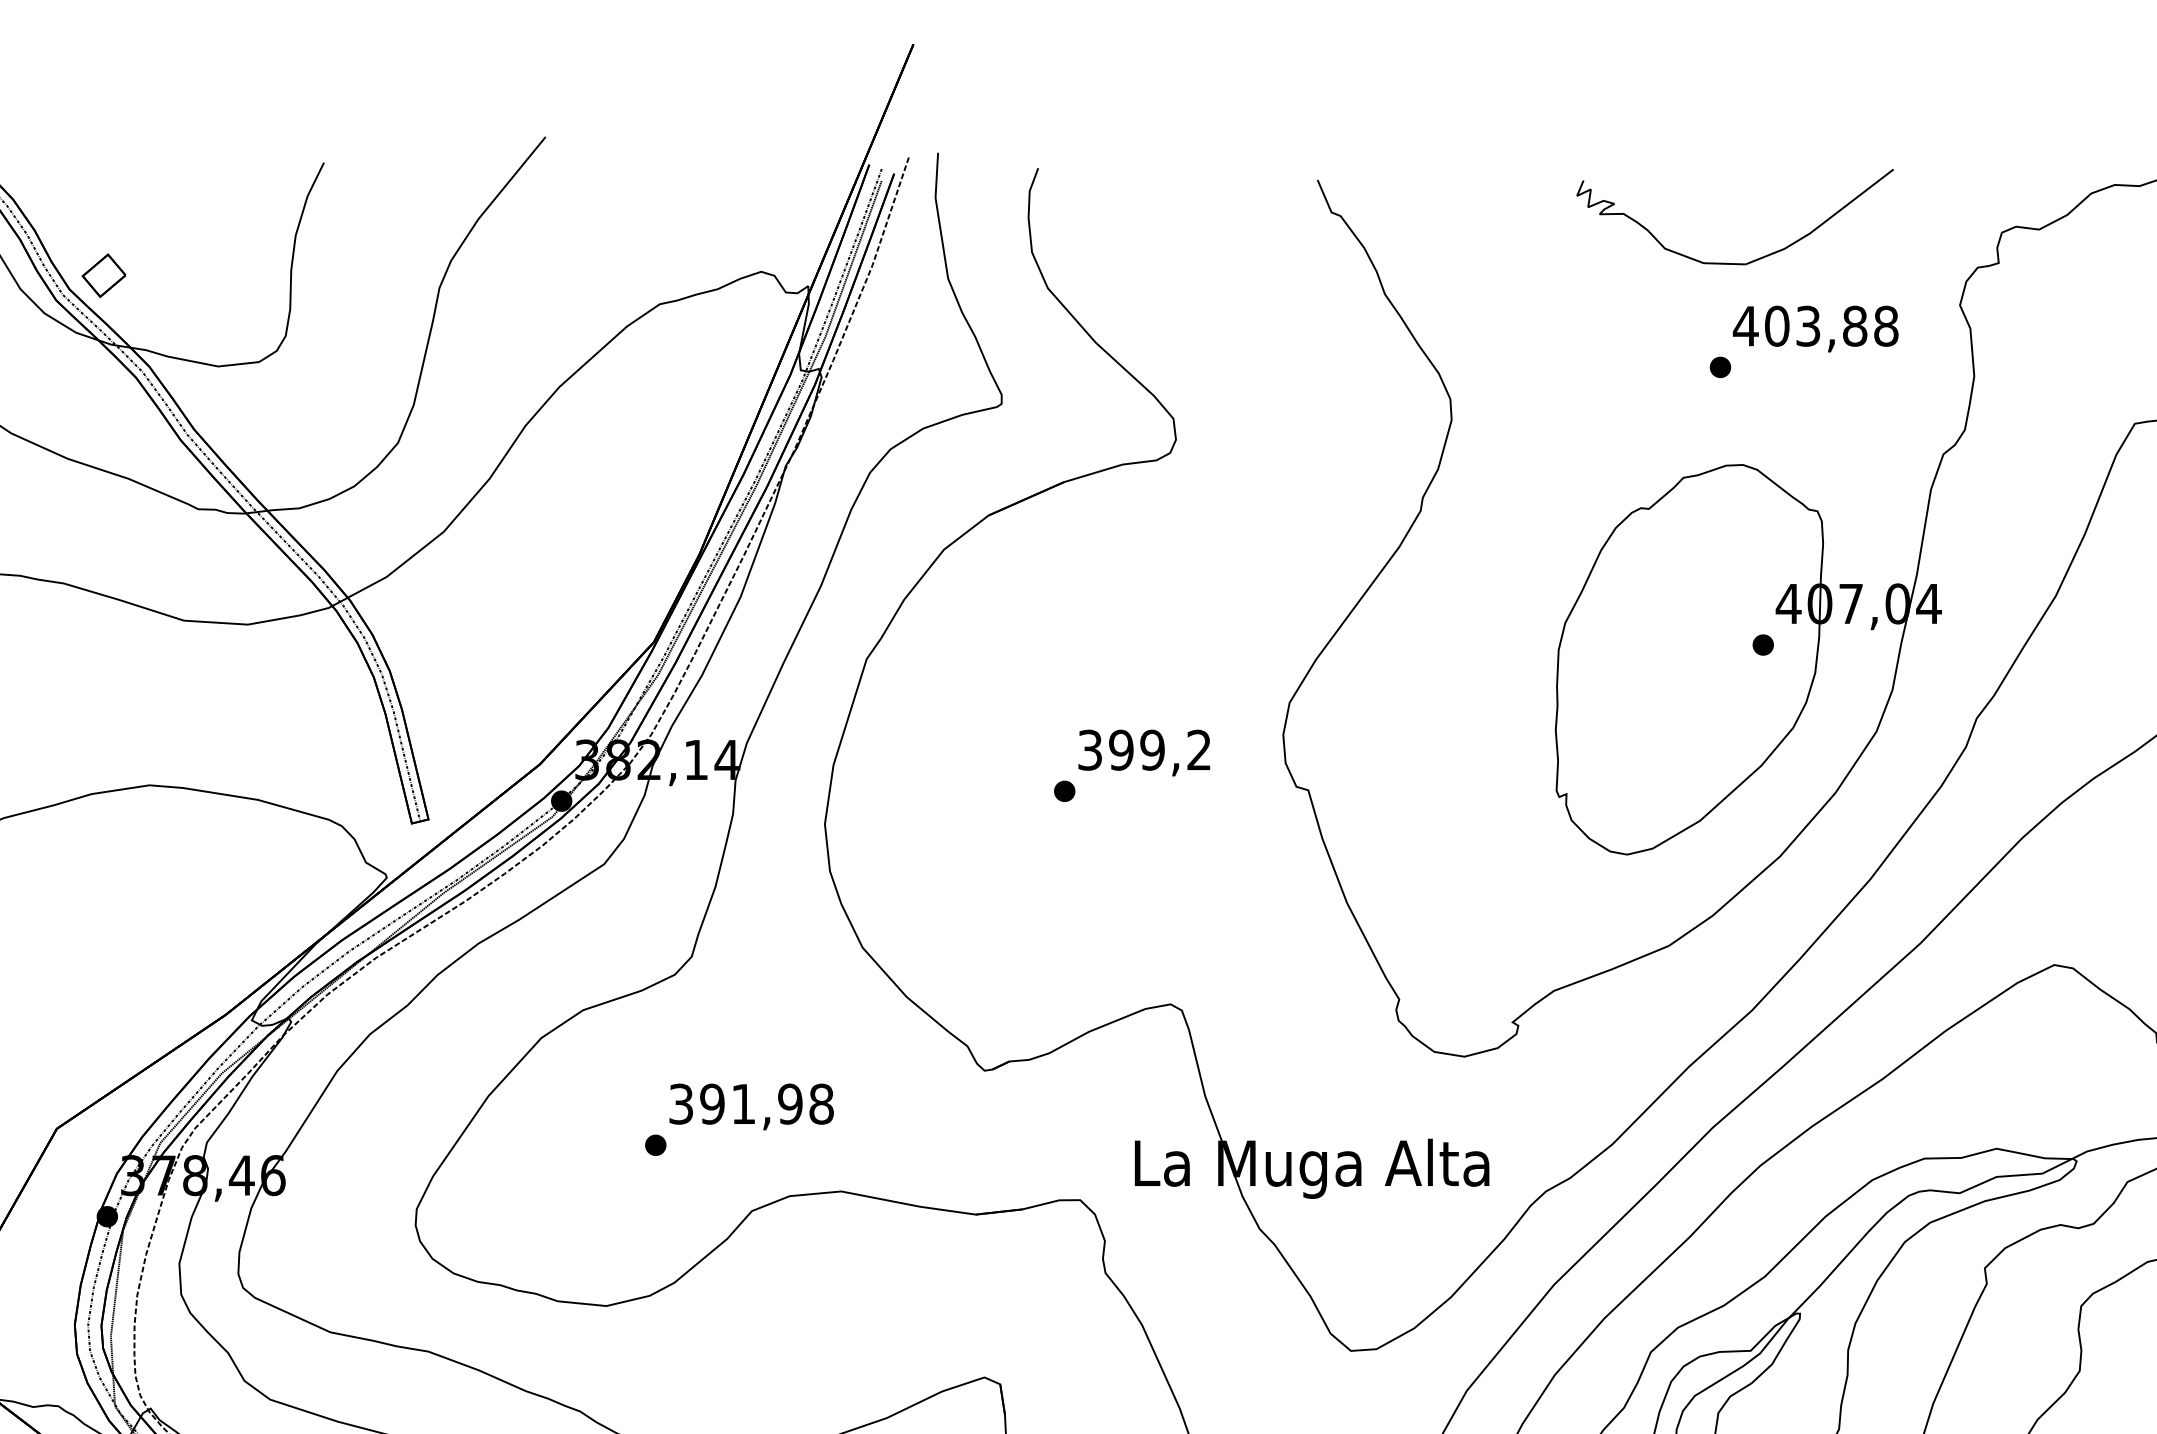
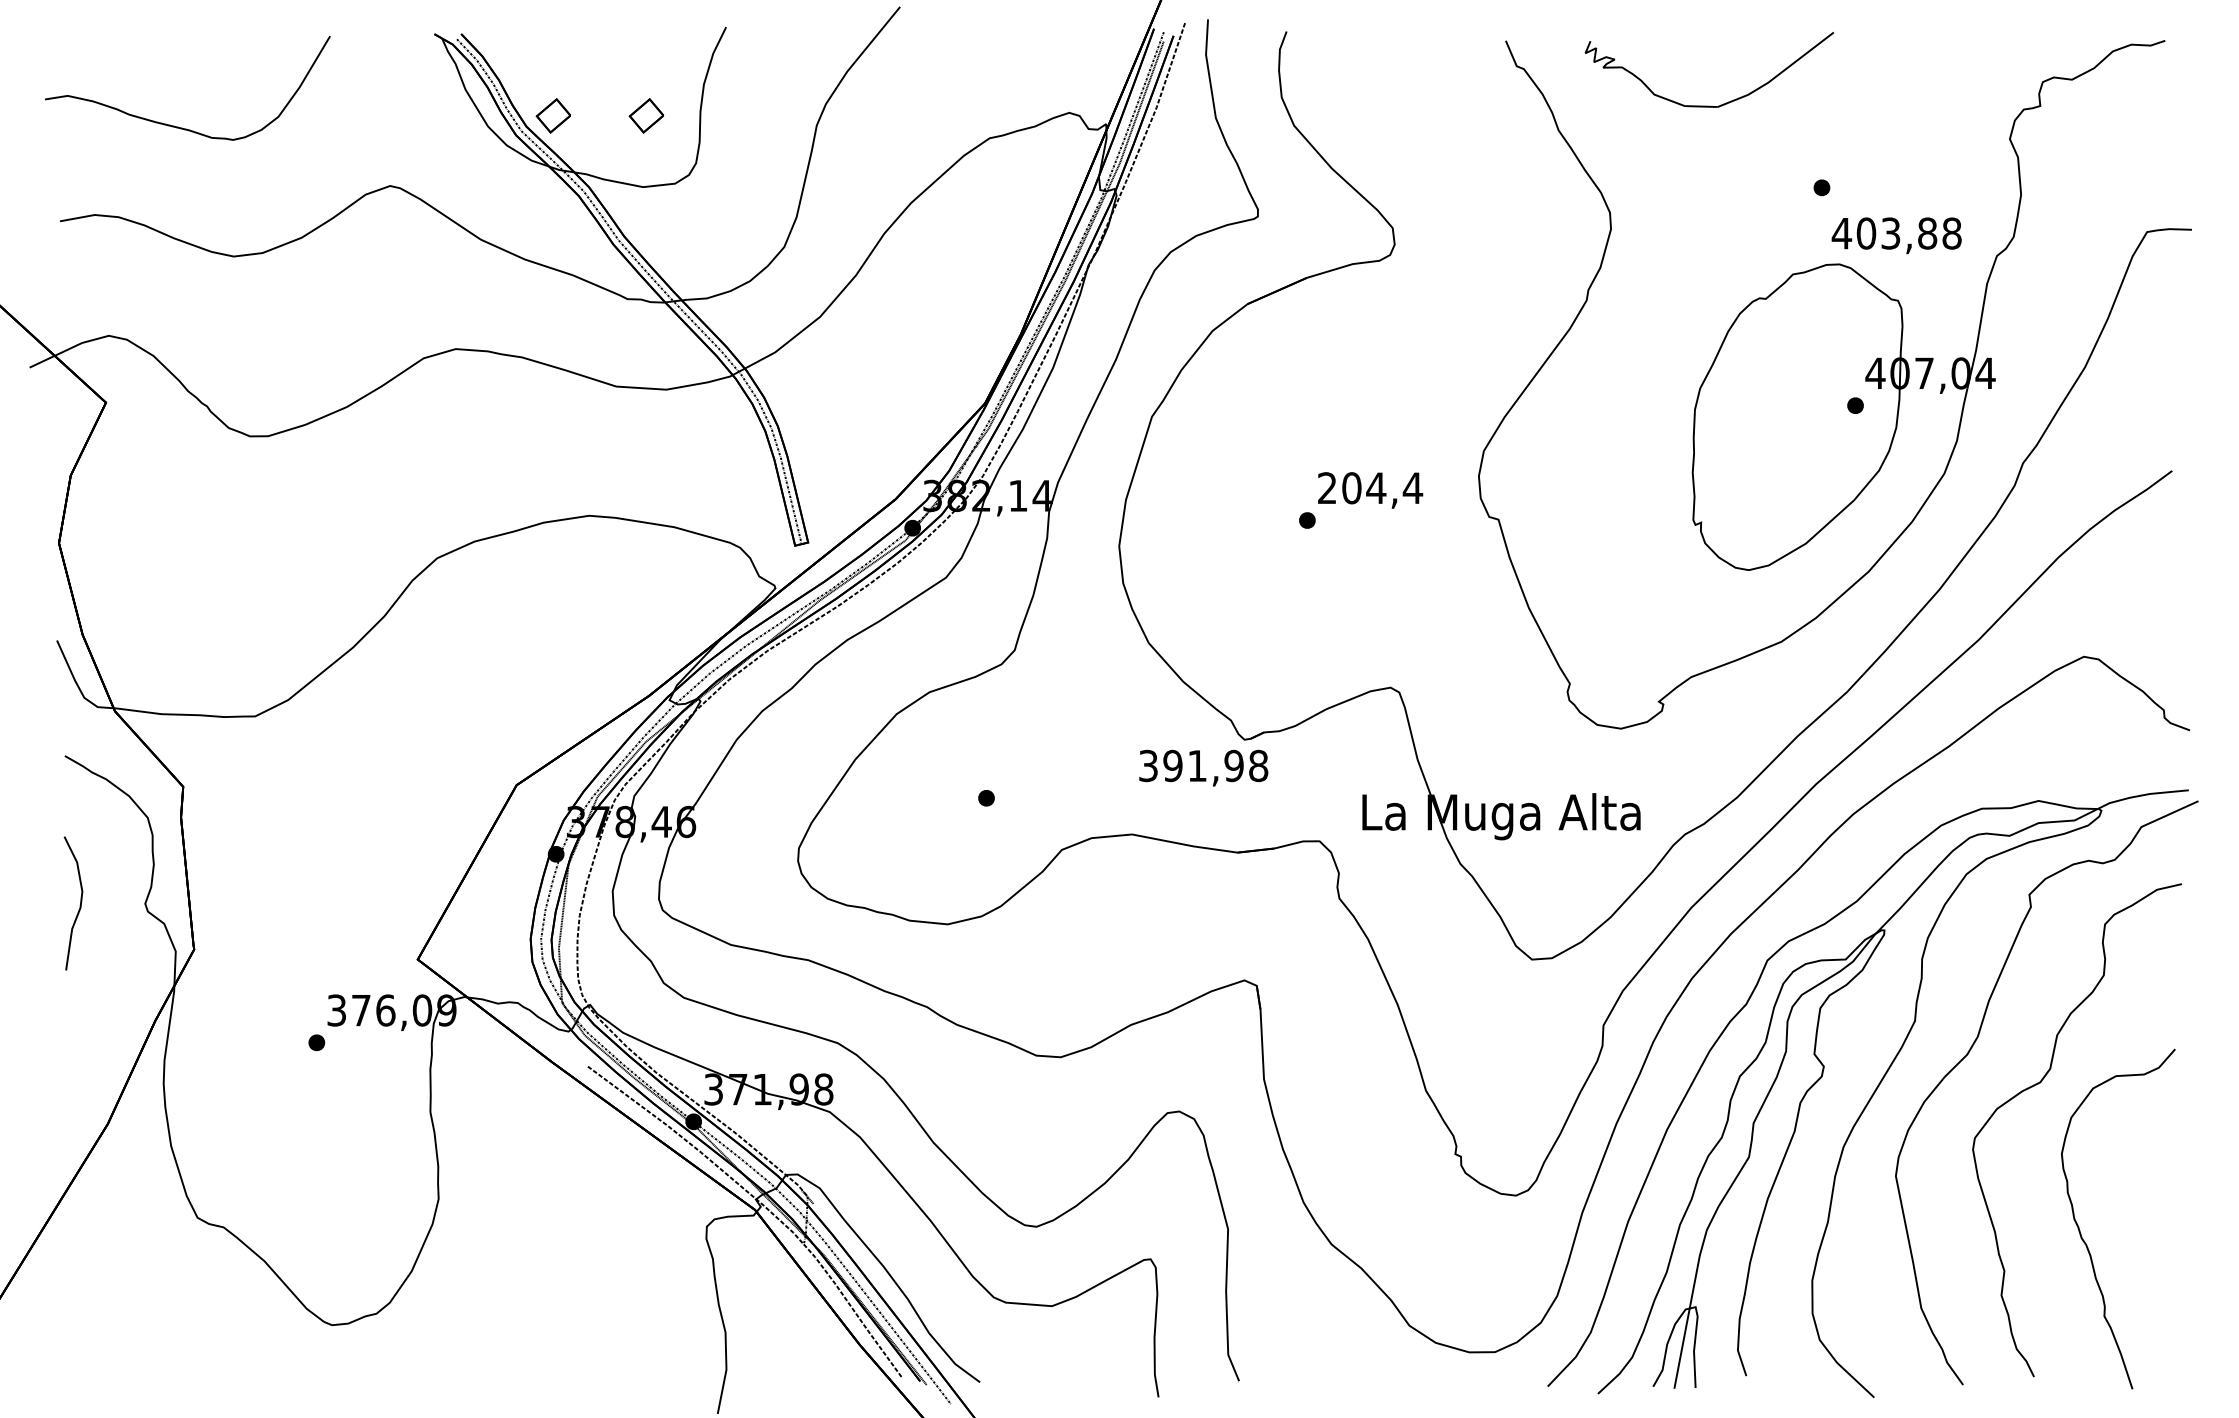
part: (1735, 262) -> (1709, 105), moved
part: (221, 275) -> (645, 115), added
text: (1815, 328) -> (1896, 235), moved
text: (1145, 750) -> (1370, 488), 399,2 -> 204,4
text: (751, 1106) -> (1203, 767), moved

